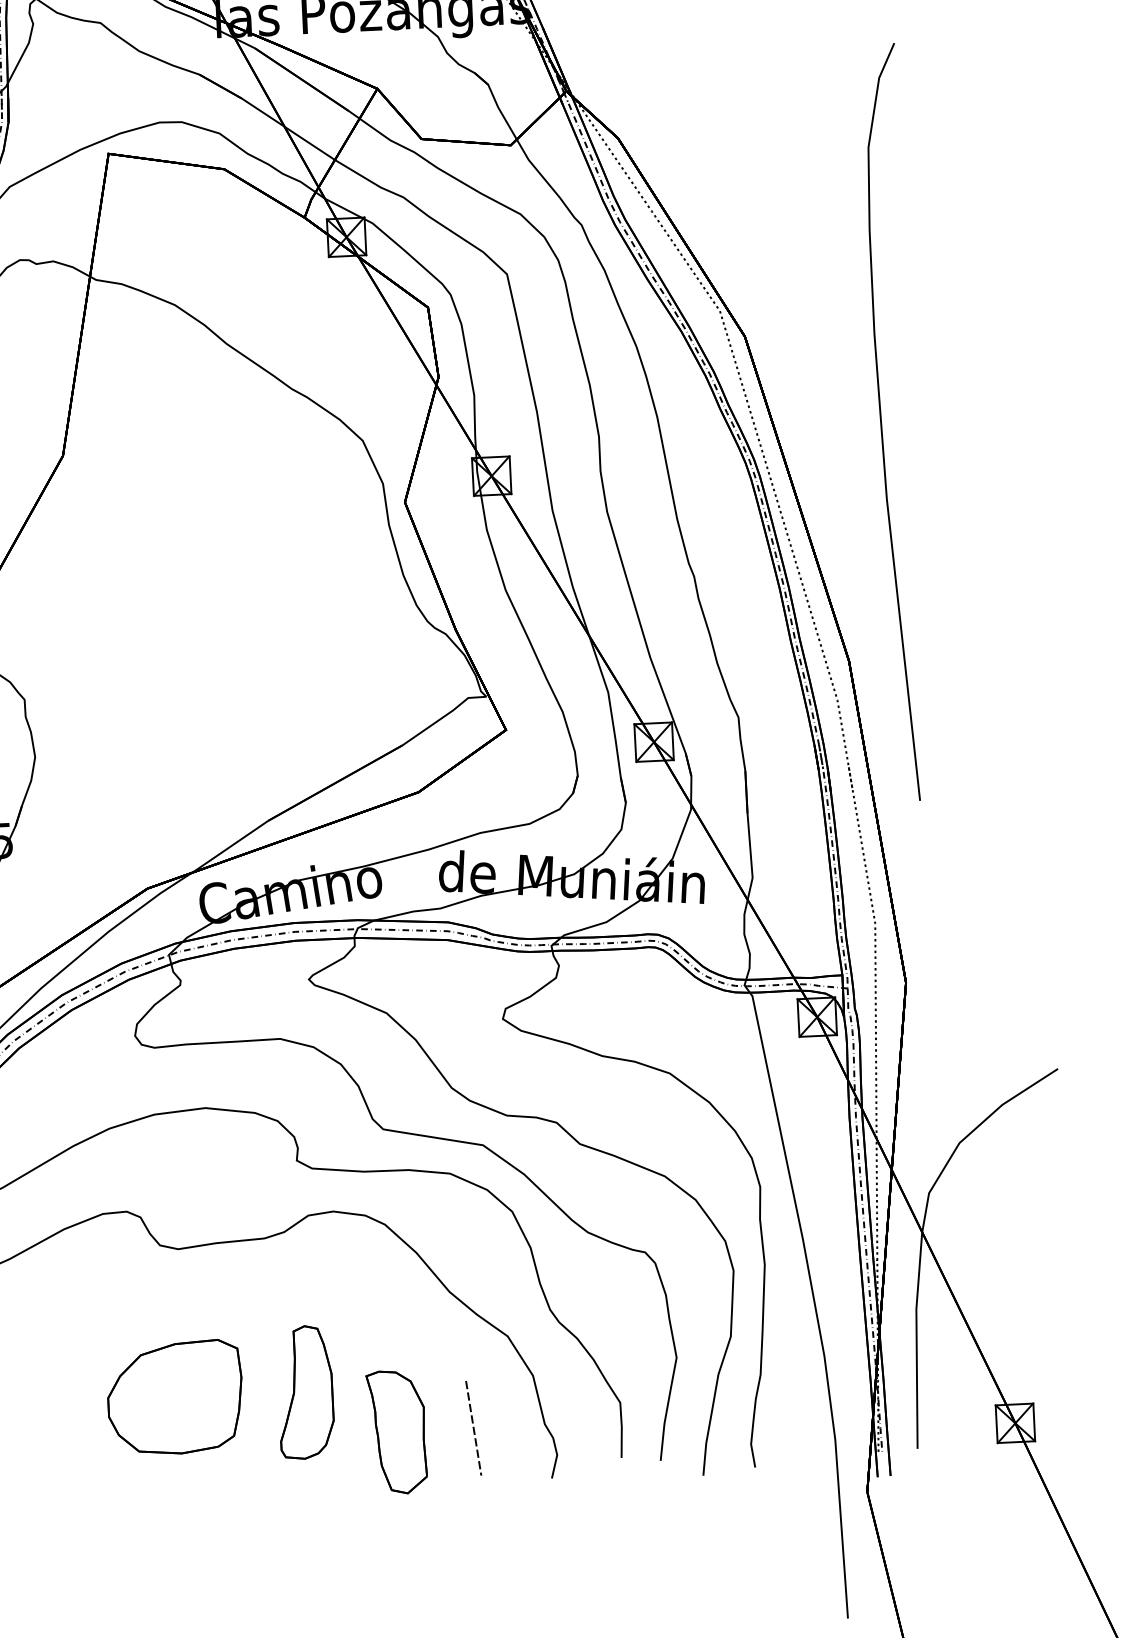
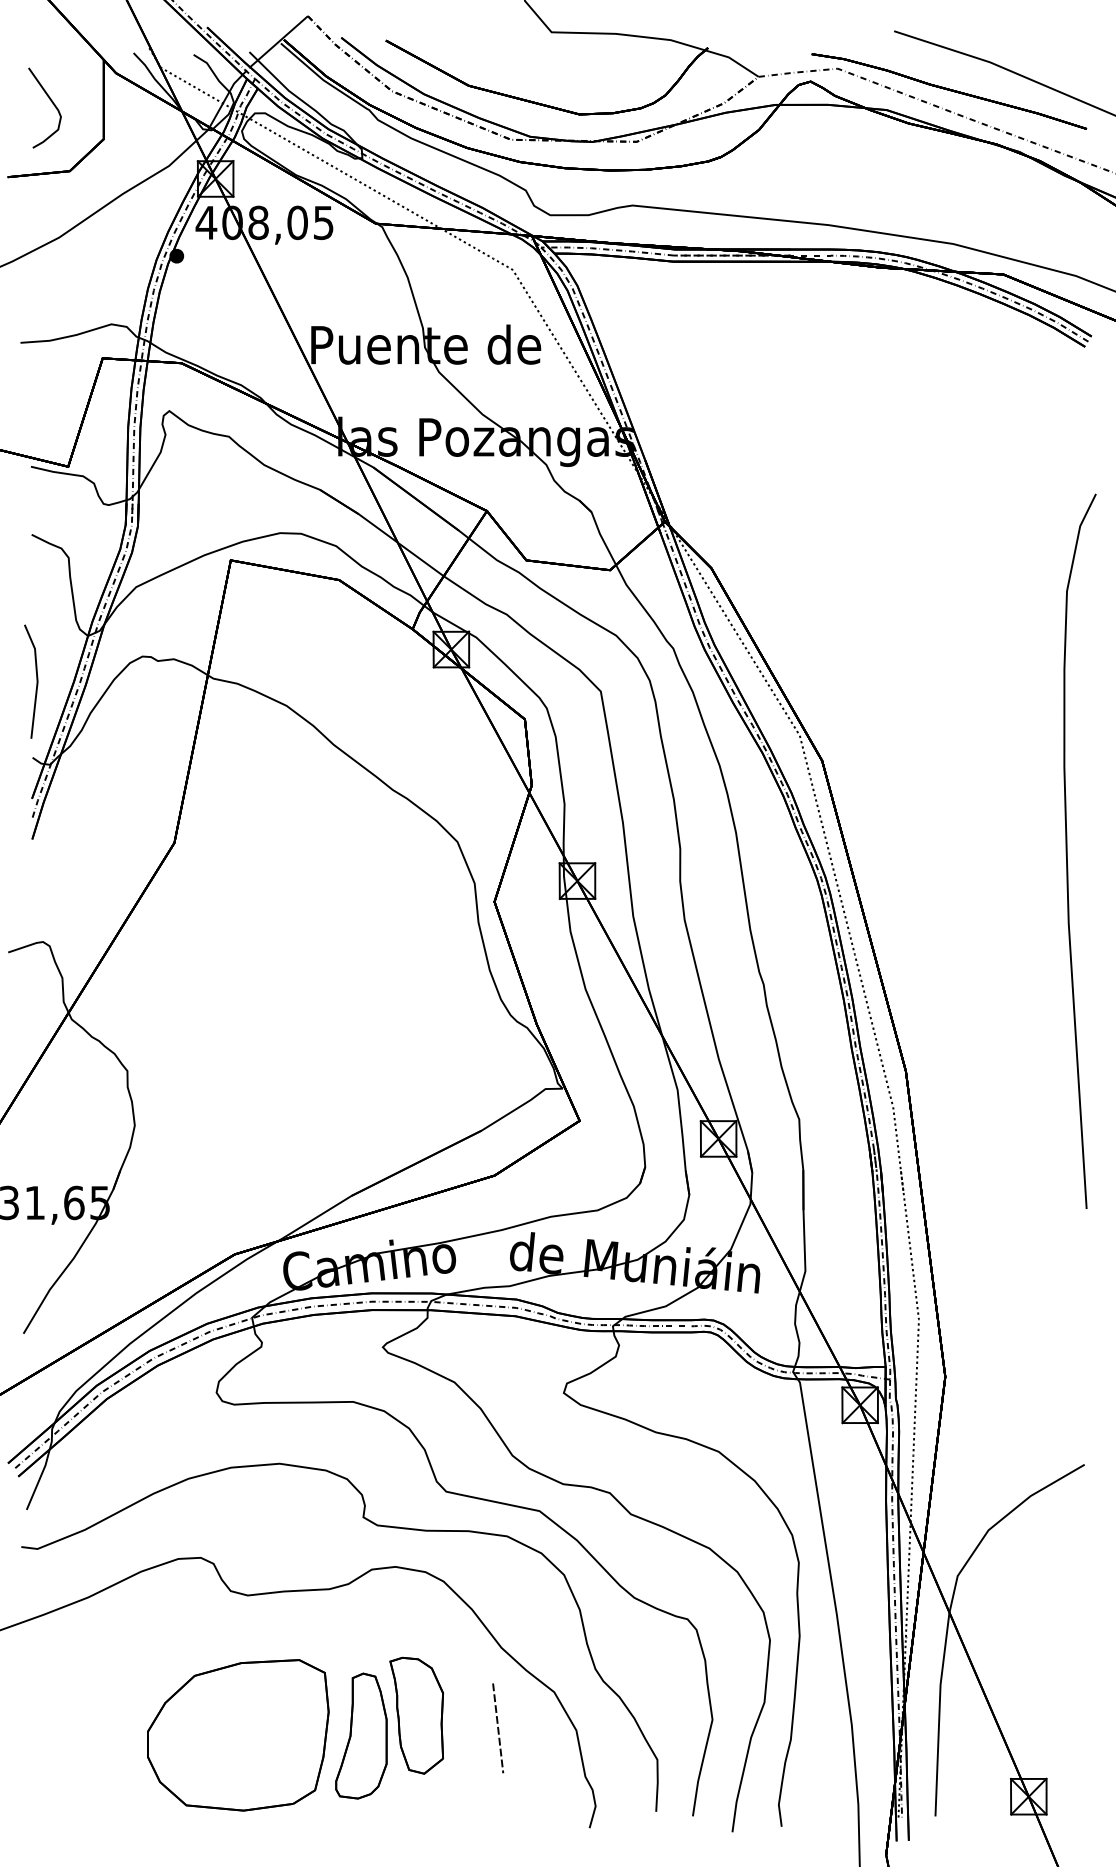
curve: (881, 422) -> (1067, 850), moved
part: (175, 1397) -> (238, 1735), size x1.43
line: (474, 1428) -> (498, 1728), moved
part: (396, 1432) -> (416, 1715), moved

